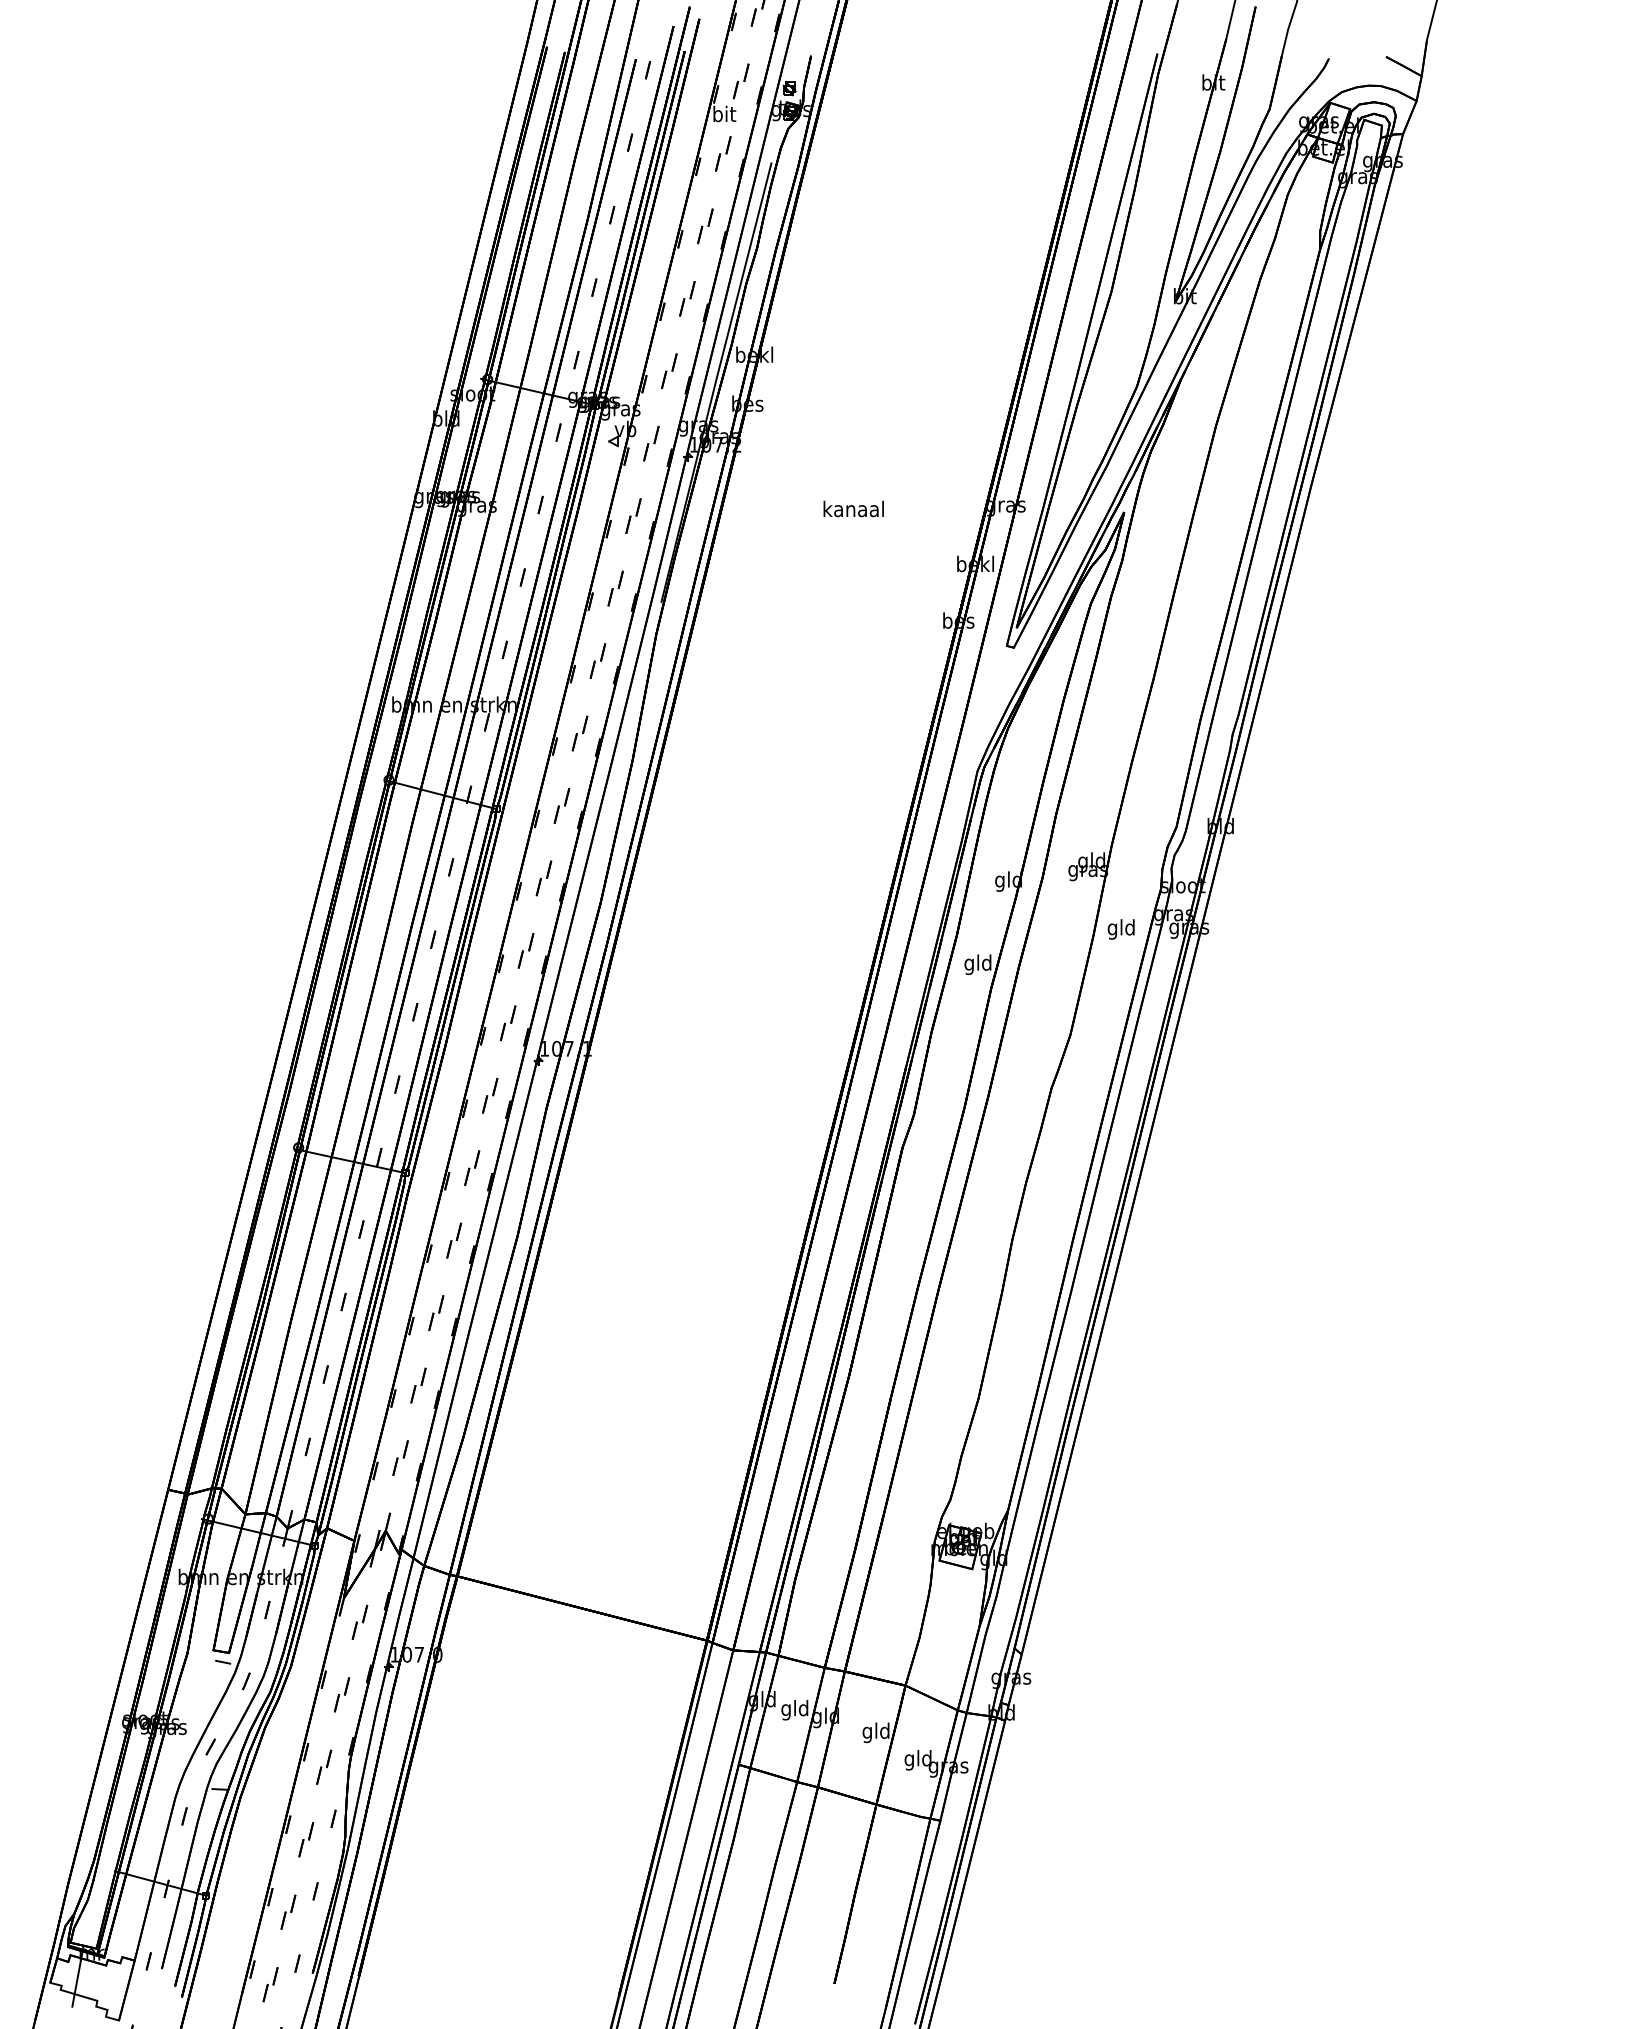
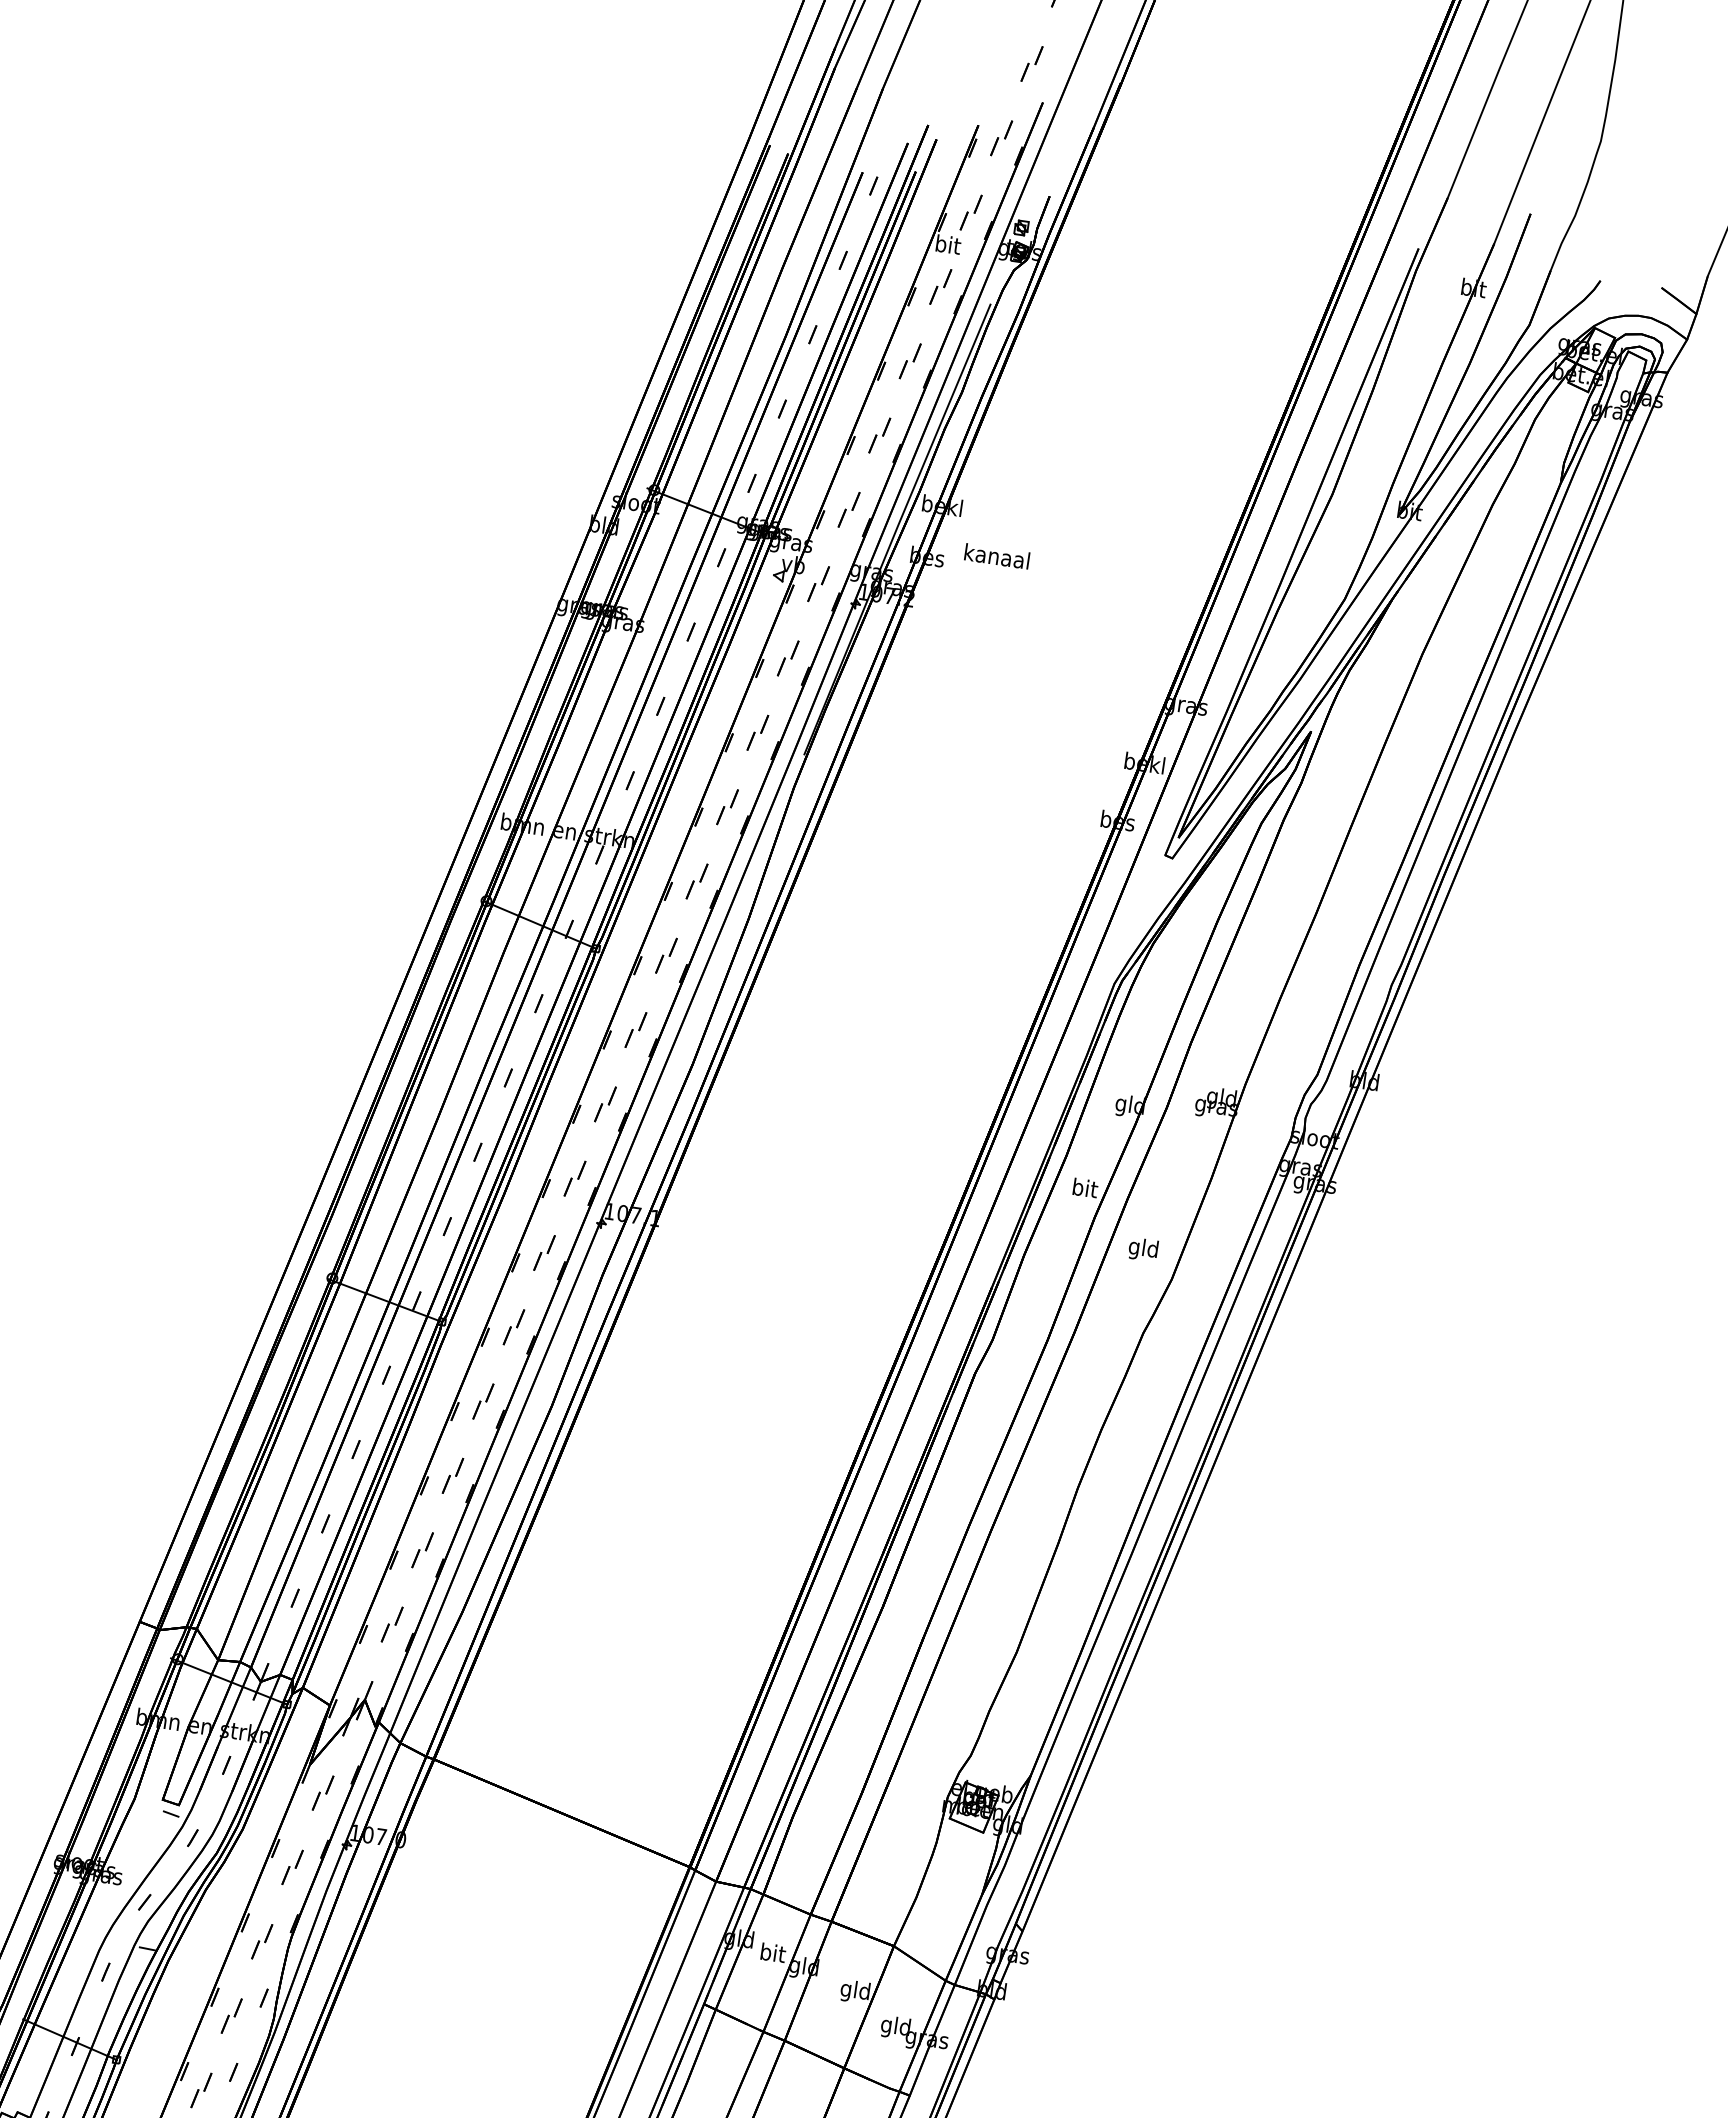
text: (853, 508) -> (996, 555), moved
text: (1120, 929) -> (1142, 1249), moved
text: (977, 964) -> (1083, 1189), gld -> bit
text: (794, 1710) -> (771, 1955), gld -> bit

